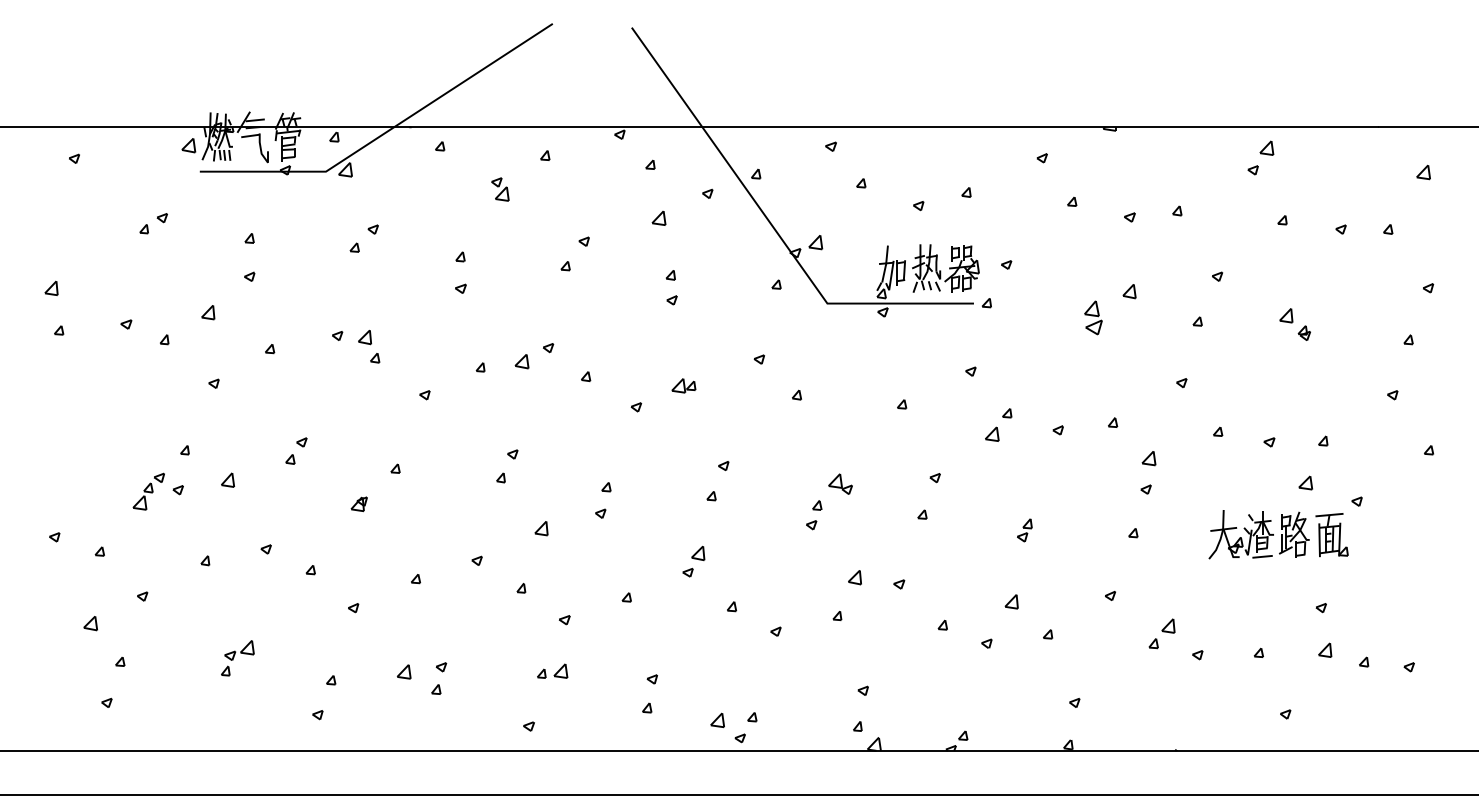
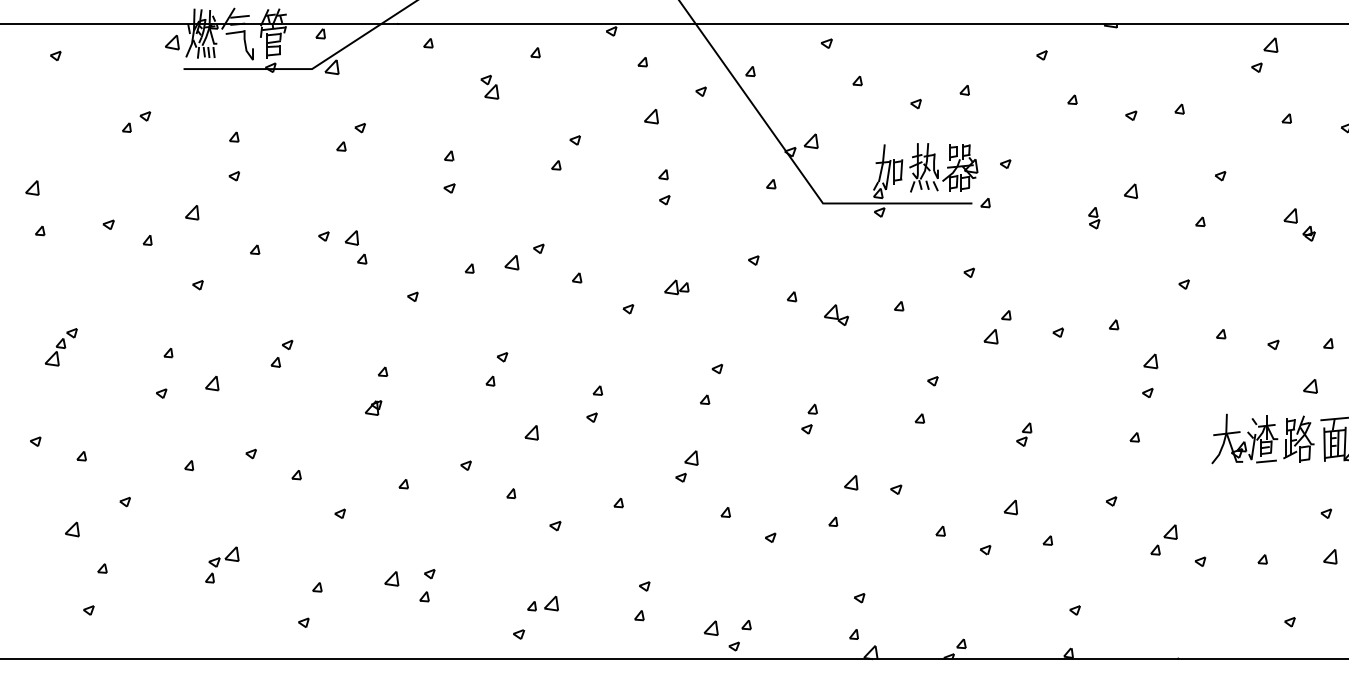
part: (1093, 317) -> (1094, 217), size x0.62
part: (840, 483) -> (836, 314), moved
part: (148, 491) -> (60, 347), moved
part: (358, 504) -> (372, 408), moved
part: (552, 670) -> (542, 602), moved

